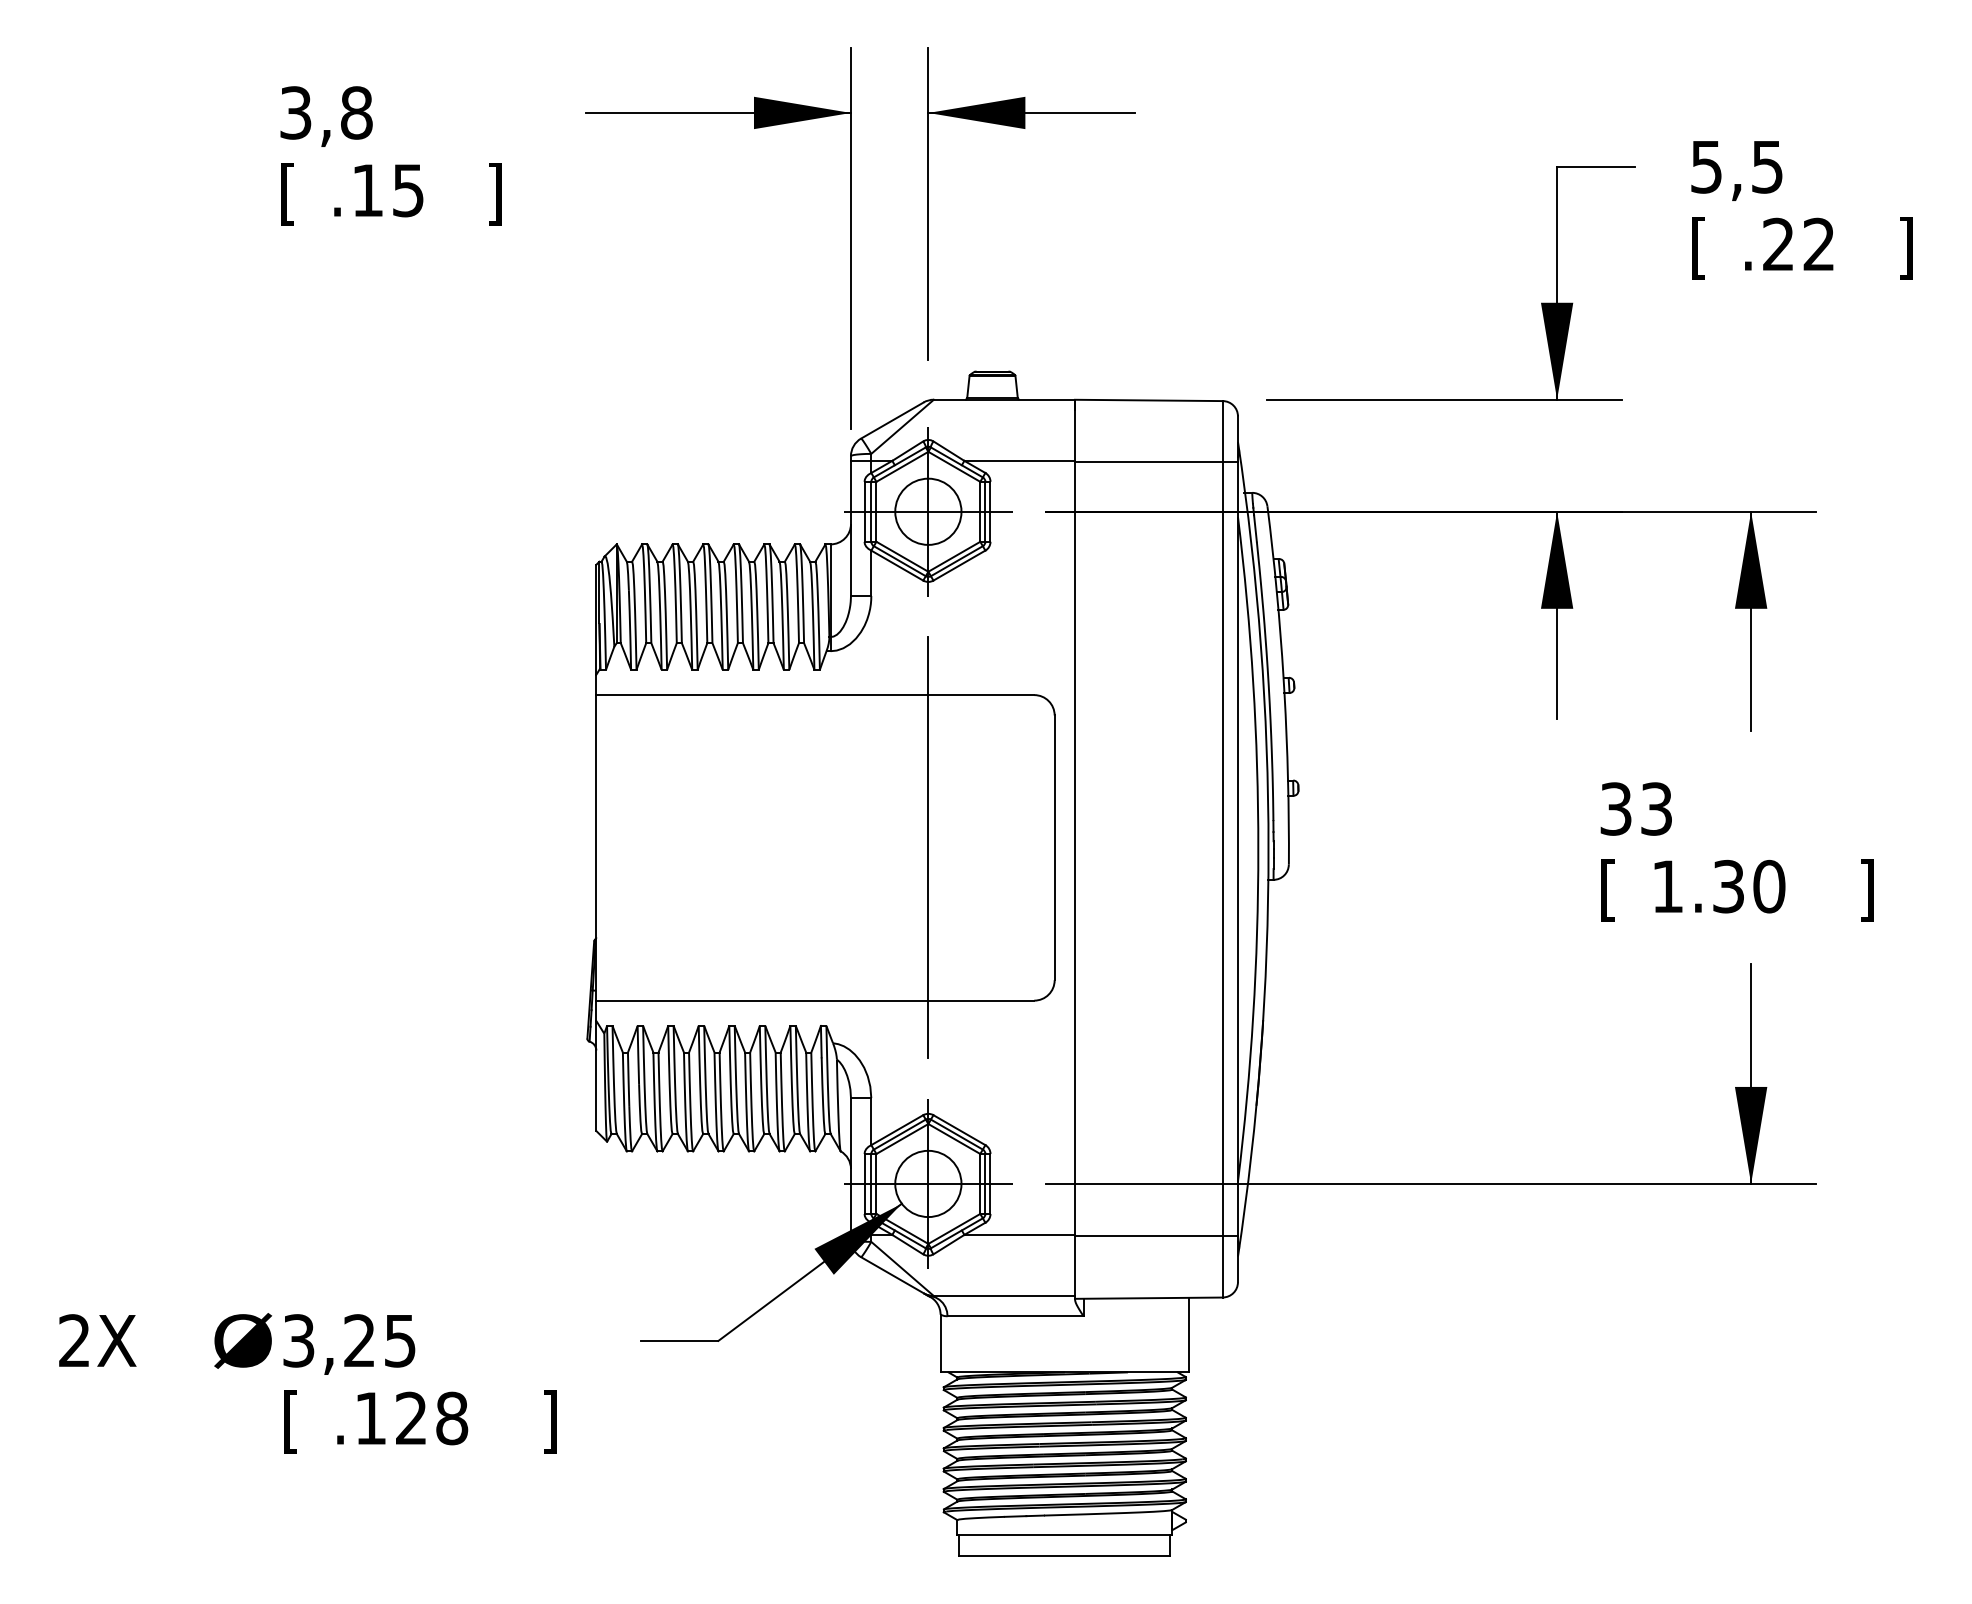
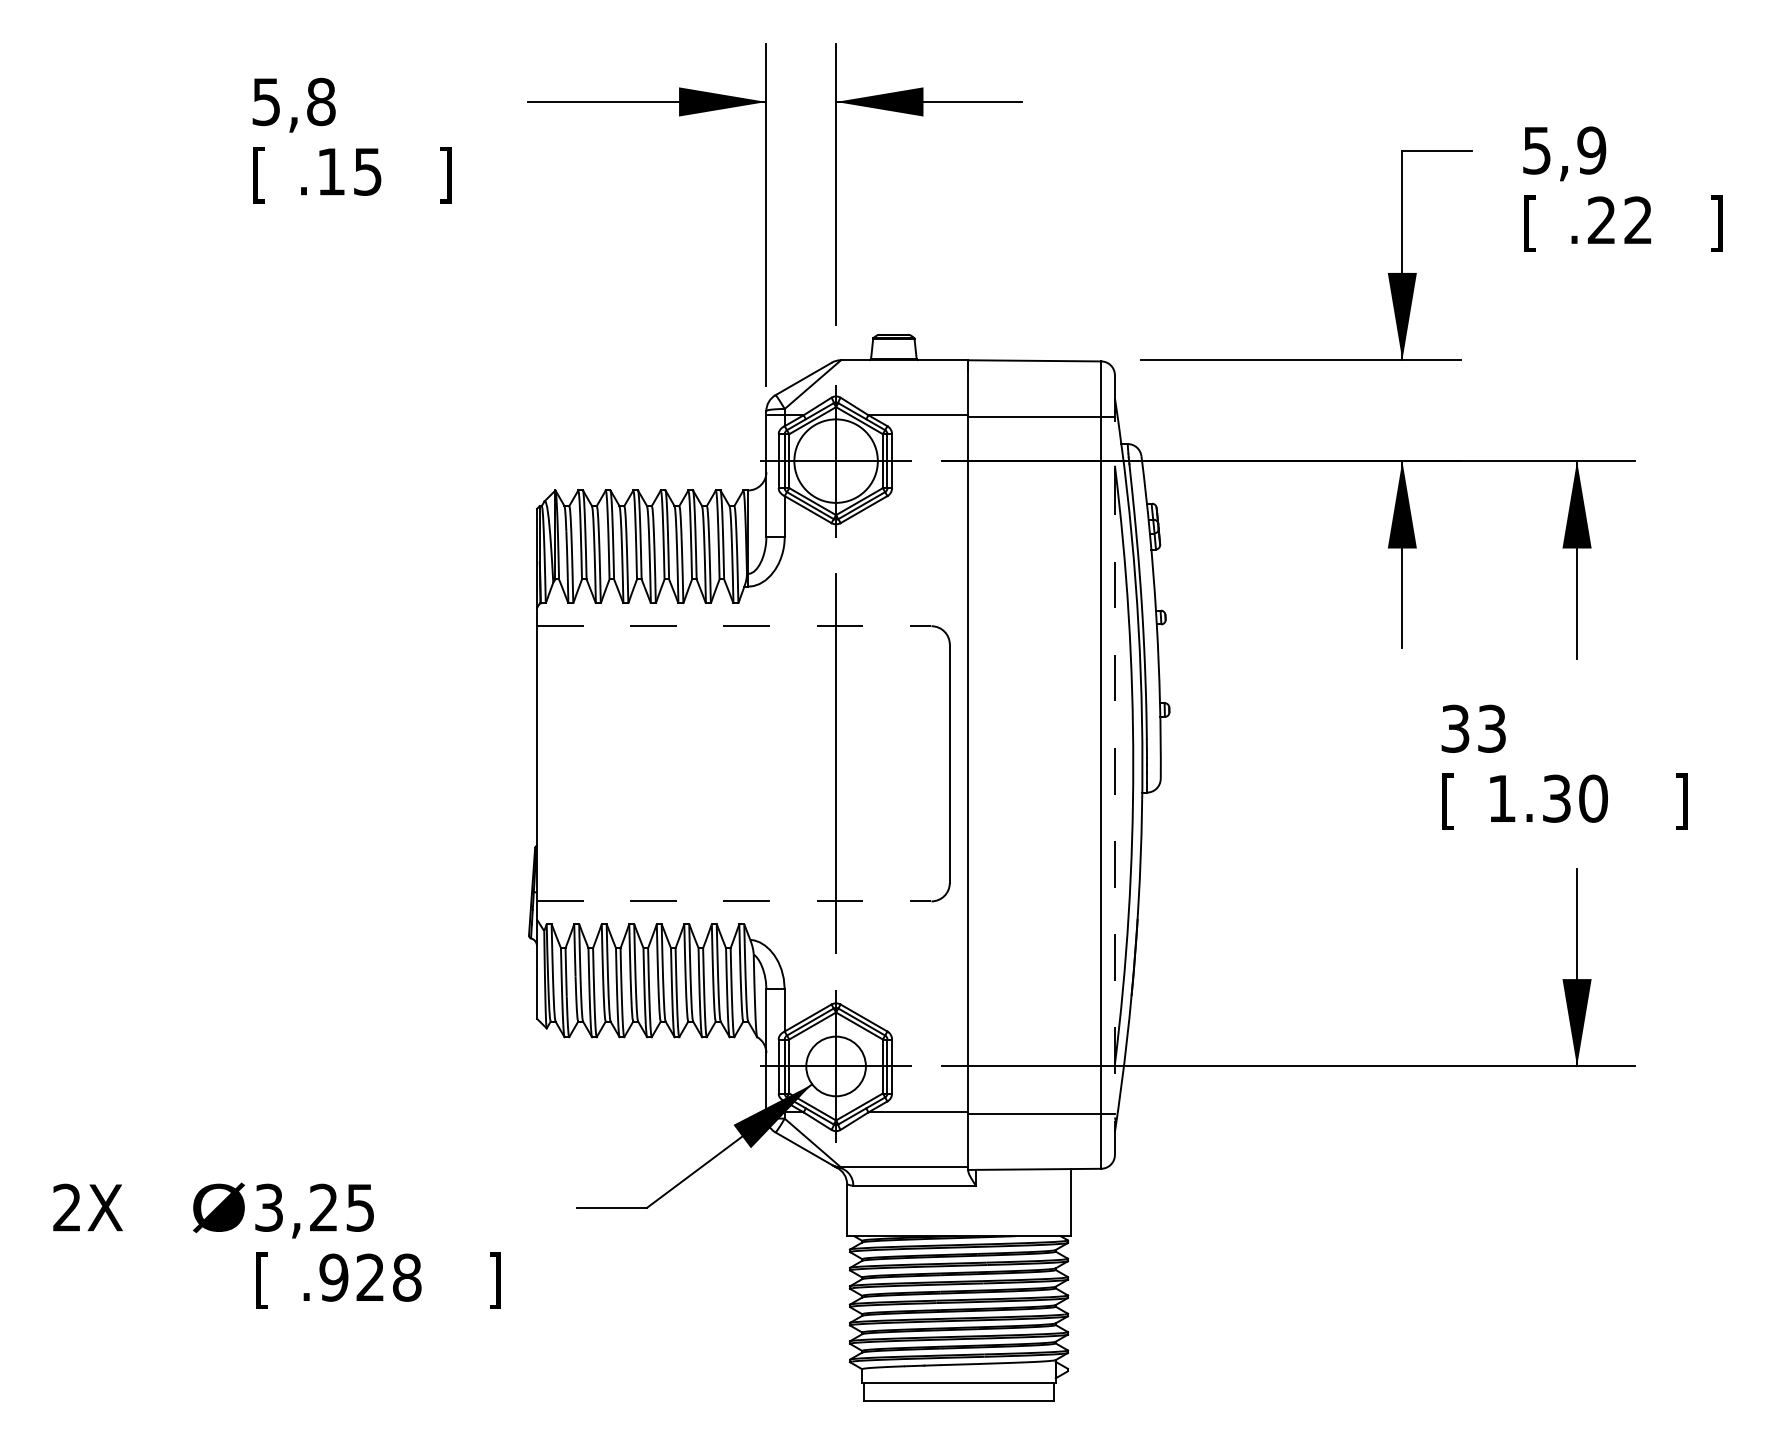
text: (295, 112) -> (266, 101), 3,8 -> 5,8
text: (1767, 166) -> (1591, 150), 5,5 -> 5,9
circle: (928, 511) -> (836, 460), size x1.4
line: (815, 695) -> (734, 626), solid -> dashed
line: (1237, 849) -> (1114, 765), solid -> dashed
line: (815, 1000) -> (734, 901), solid -> dashed
text: (370, 1418) -> (333, 1277), .128 -> .928

